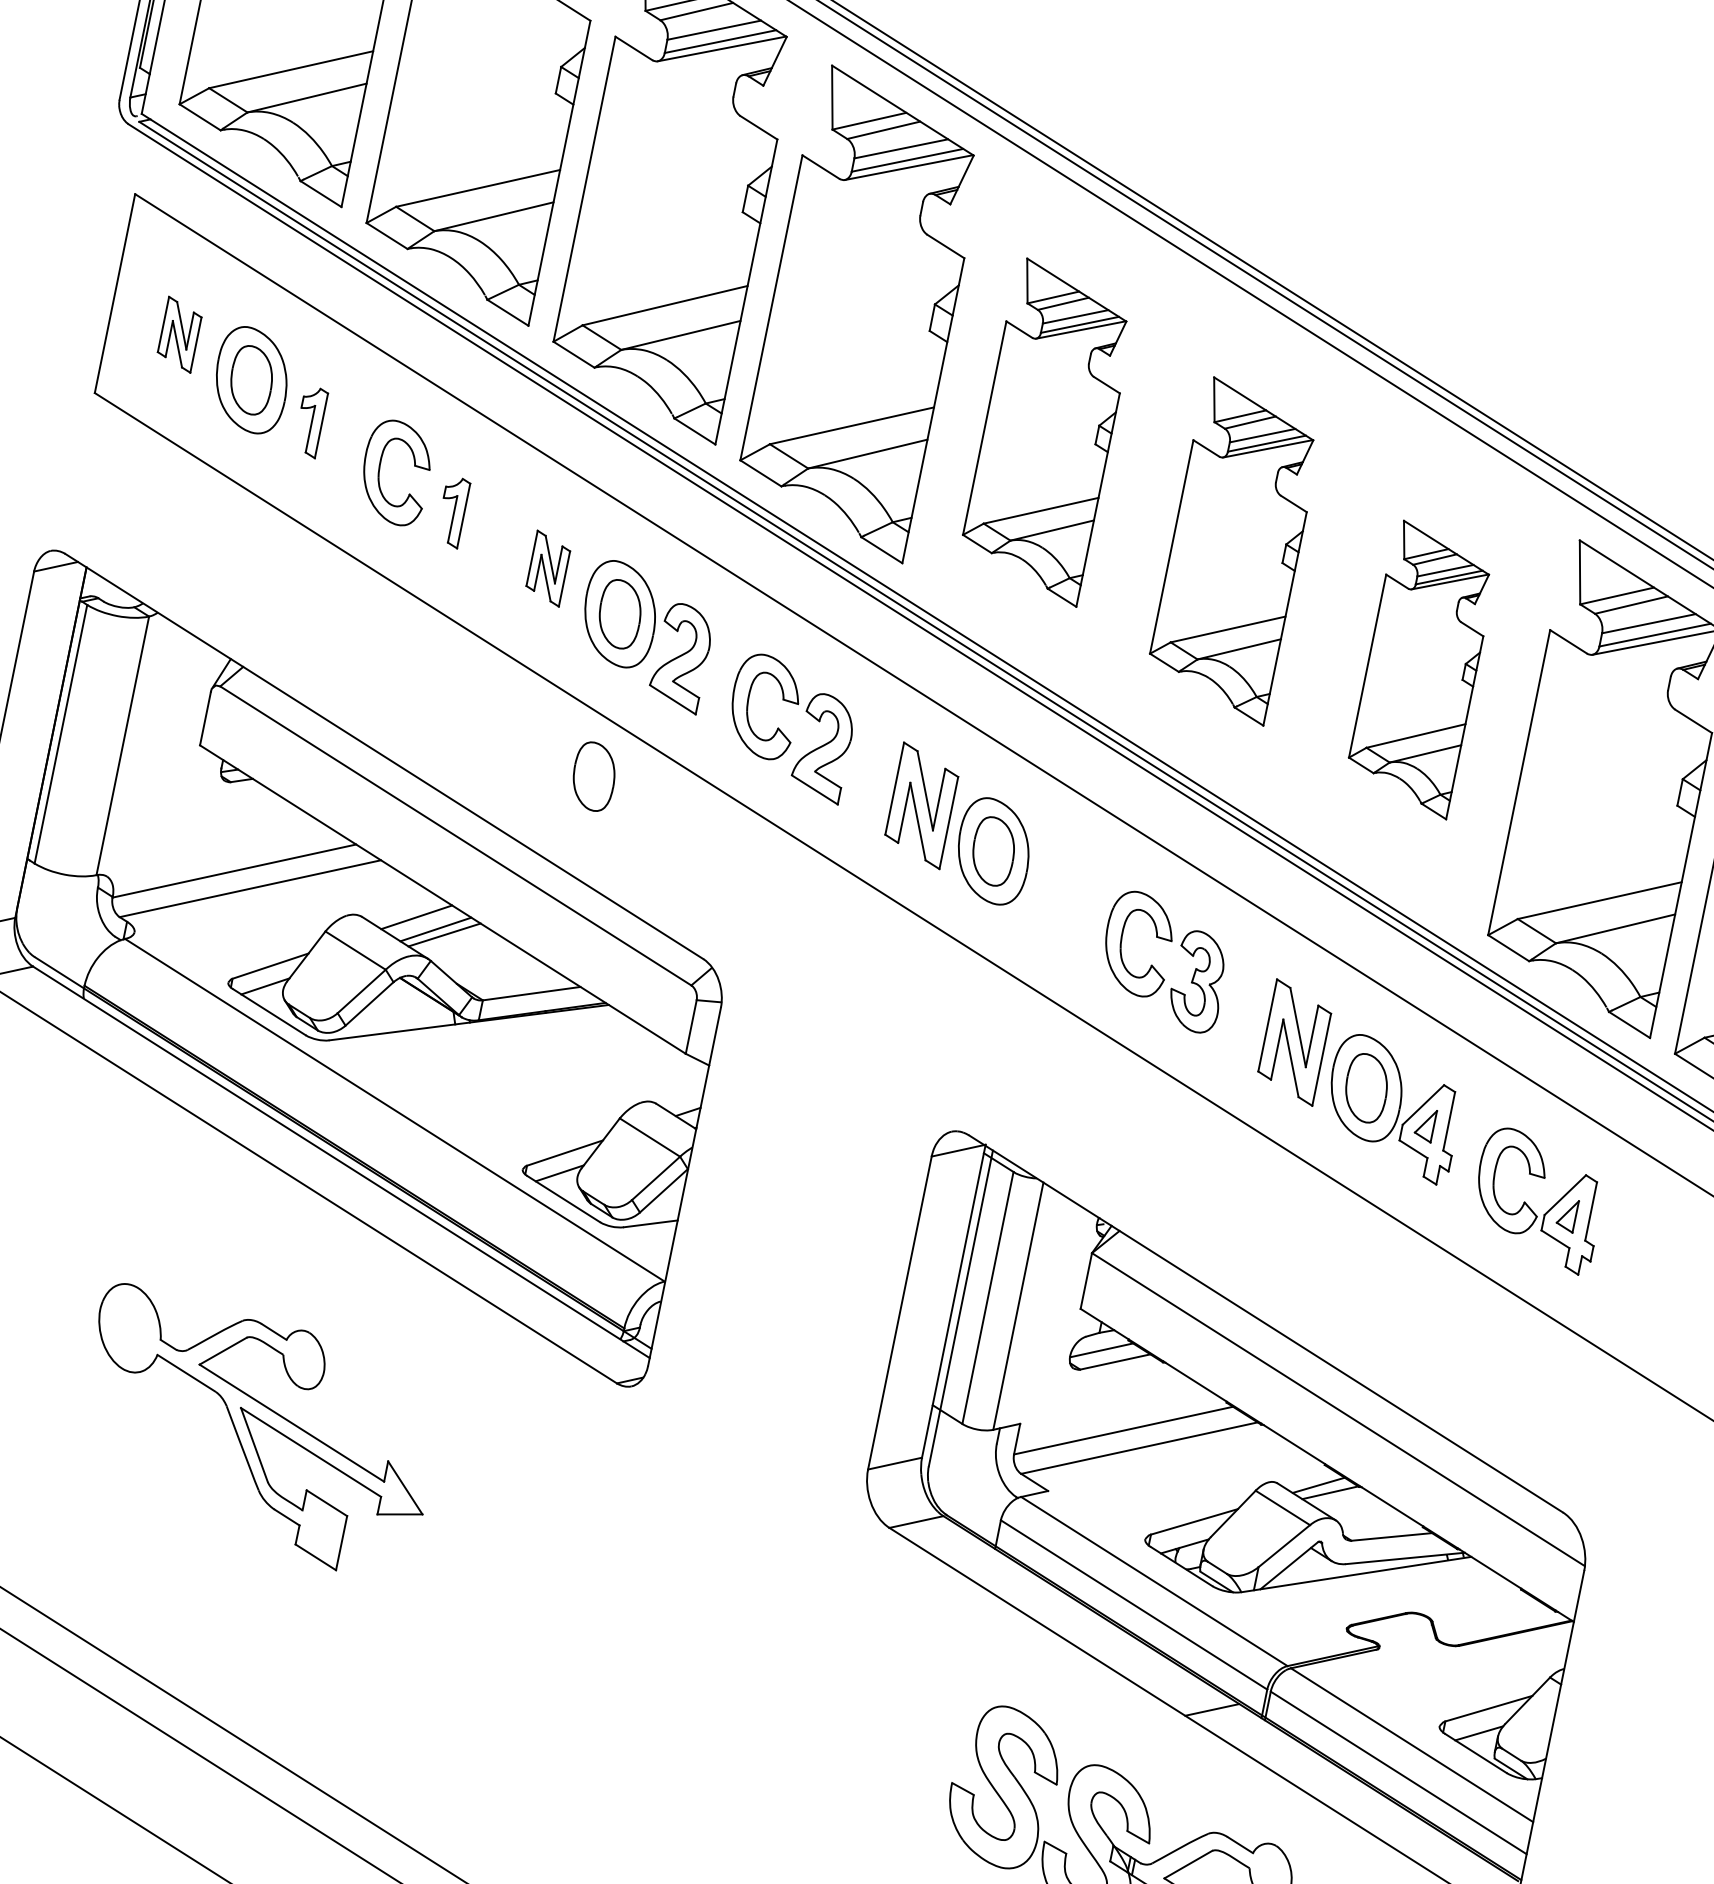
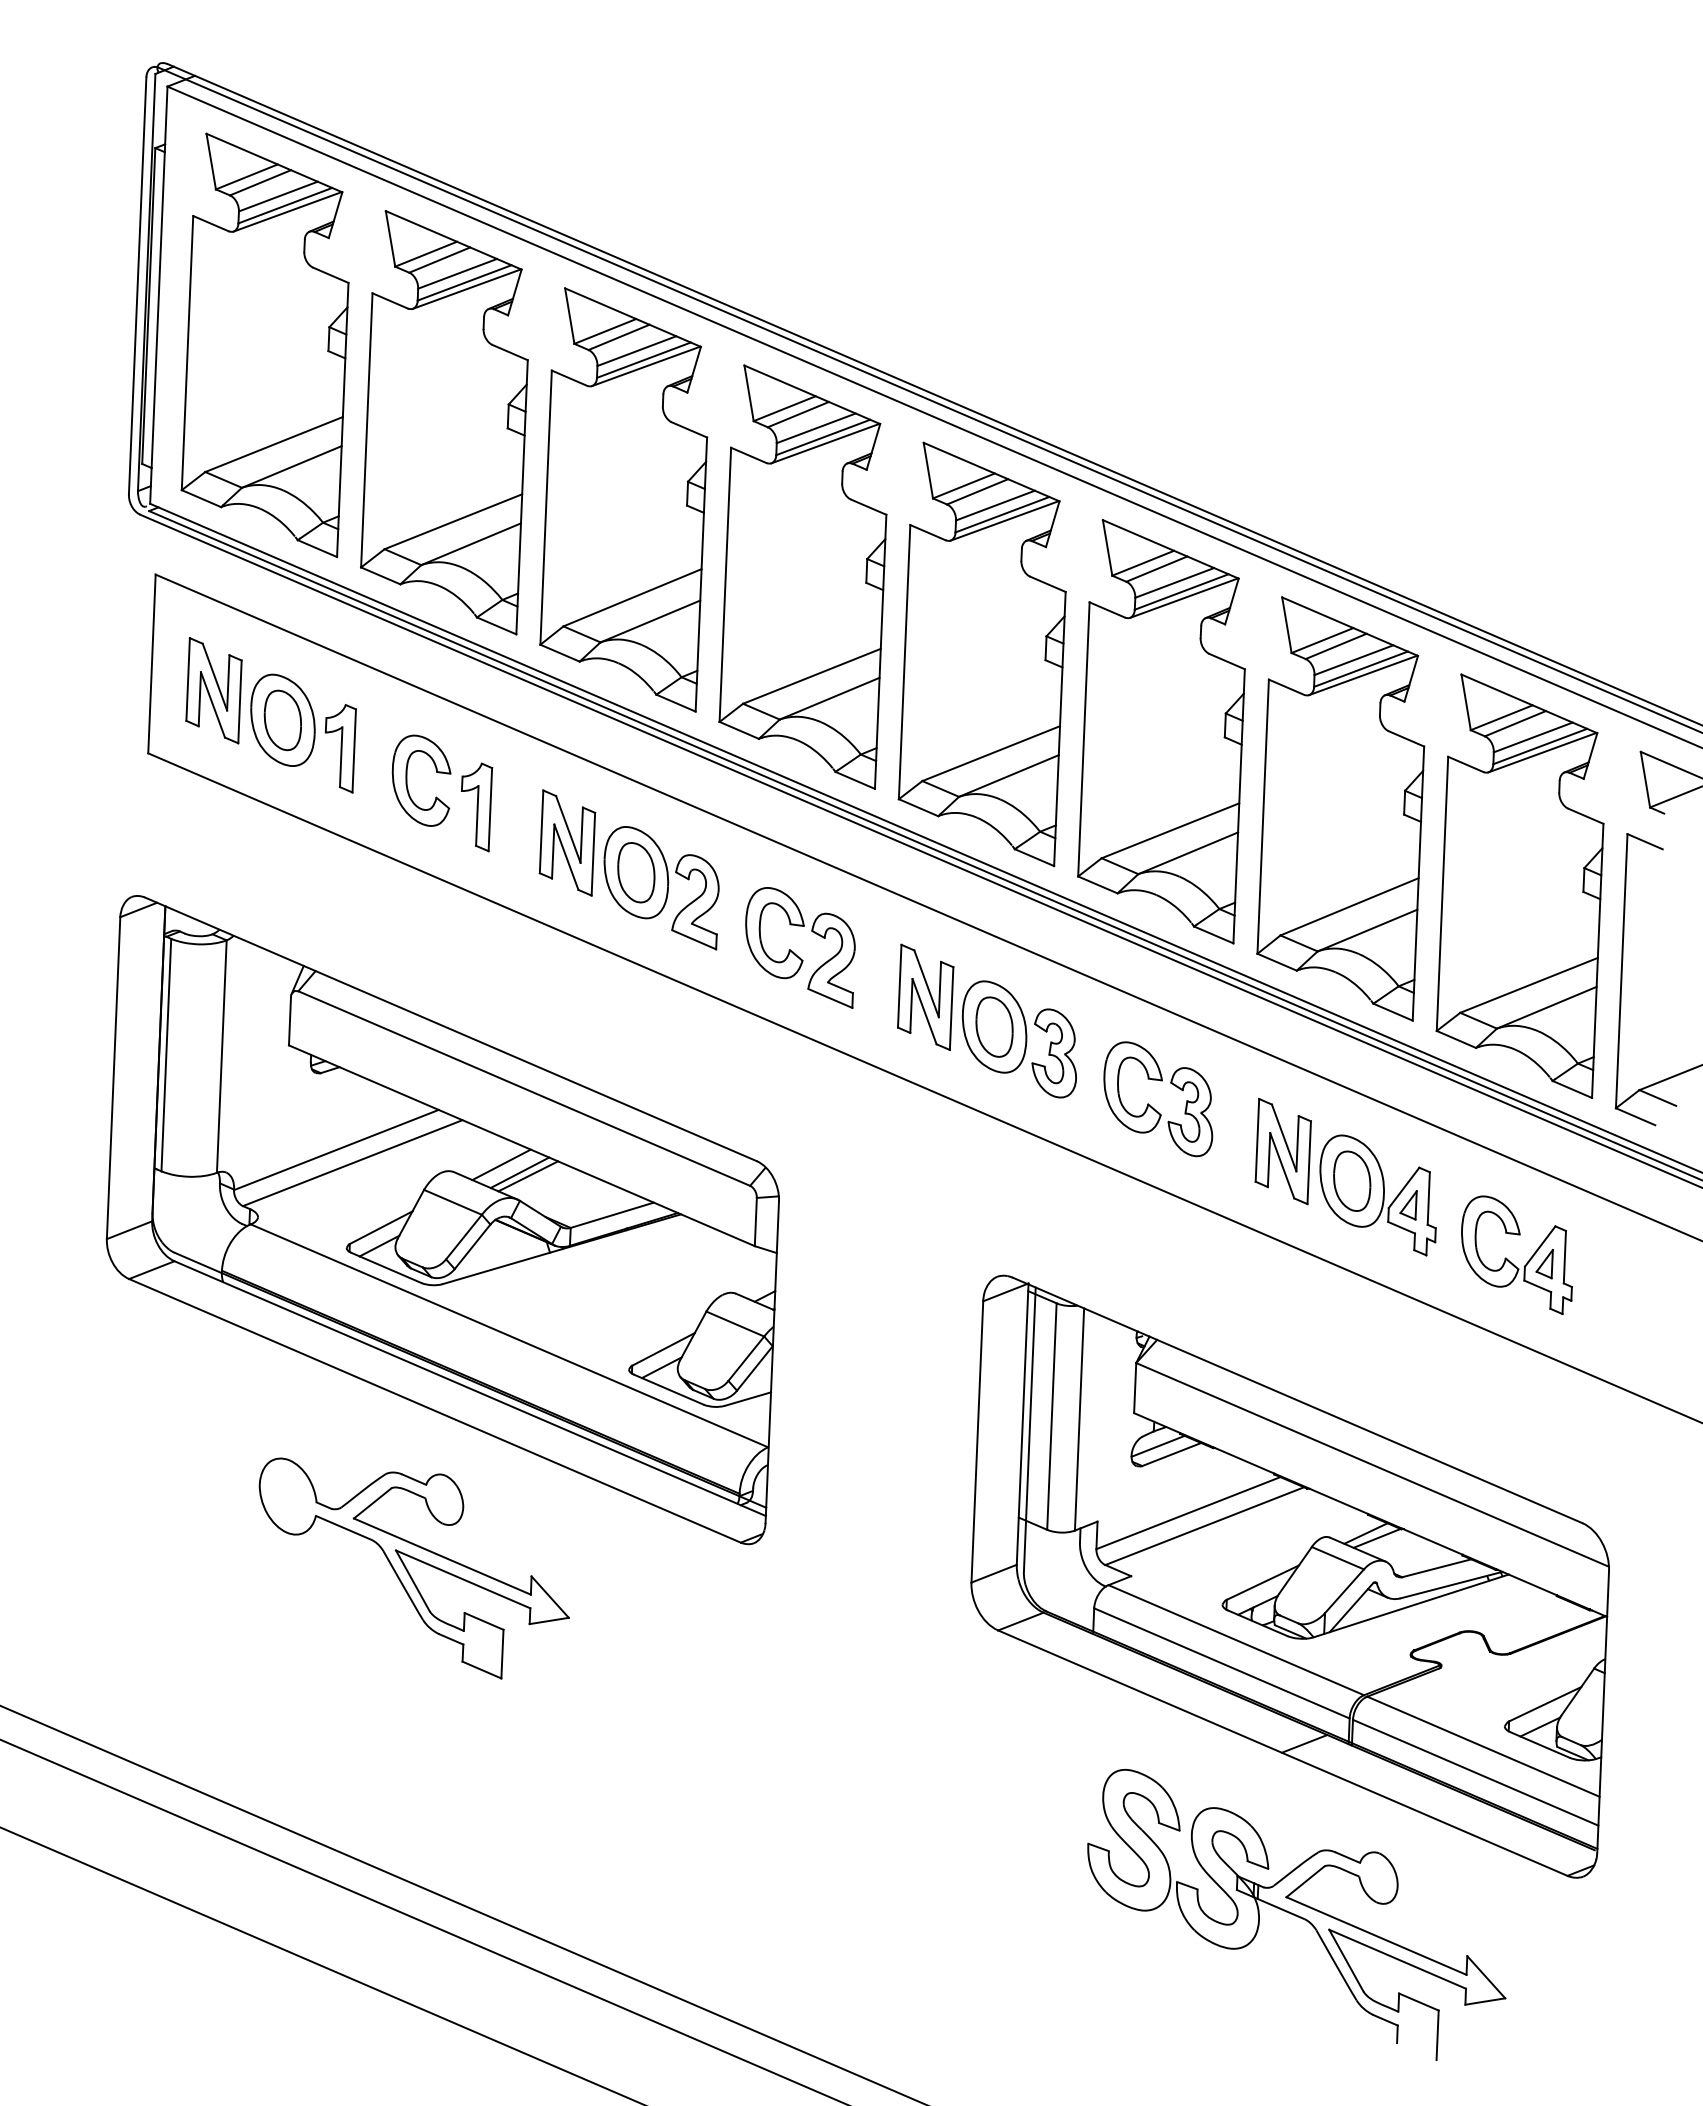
part: (179, 334) -> (213, 690), size x1.67
part: (311, 422) -> (340, 748), size x1.43
part: (1045, 431) -> (981, 654), size x1.43
part: (453, 512) -> (477, 807), size x1.43
part: (1233, 550) -> (1161, 731), size x1.43
part: (548, 568) -> (567, 842), size x1.67
part: (1420, 668) -> (1340, 808), size x1.67
part: (594, 776) -> (636, 1017), removed
part: (1054, 891) -> (1053, 1053), added
part: (257, 1431) -> (413, 1568), moved

